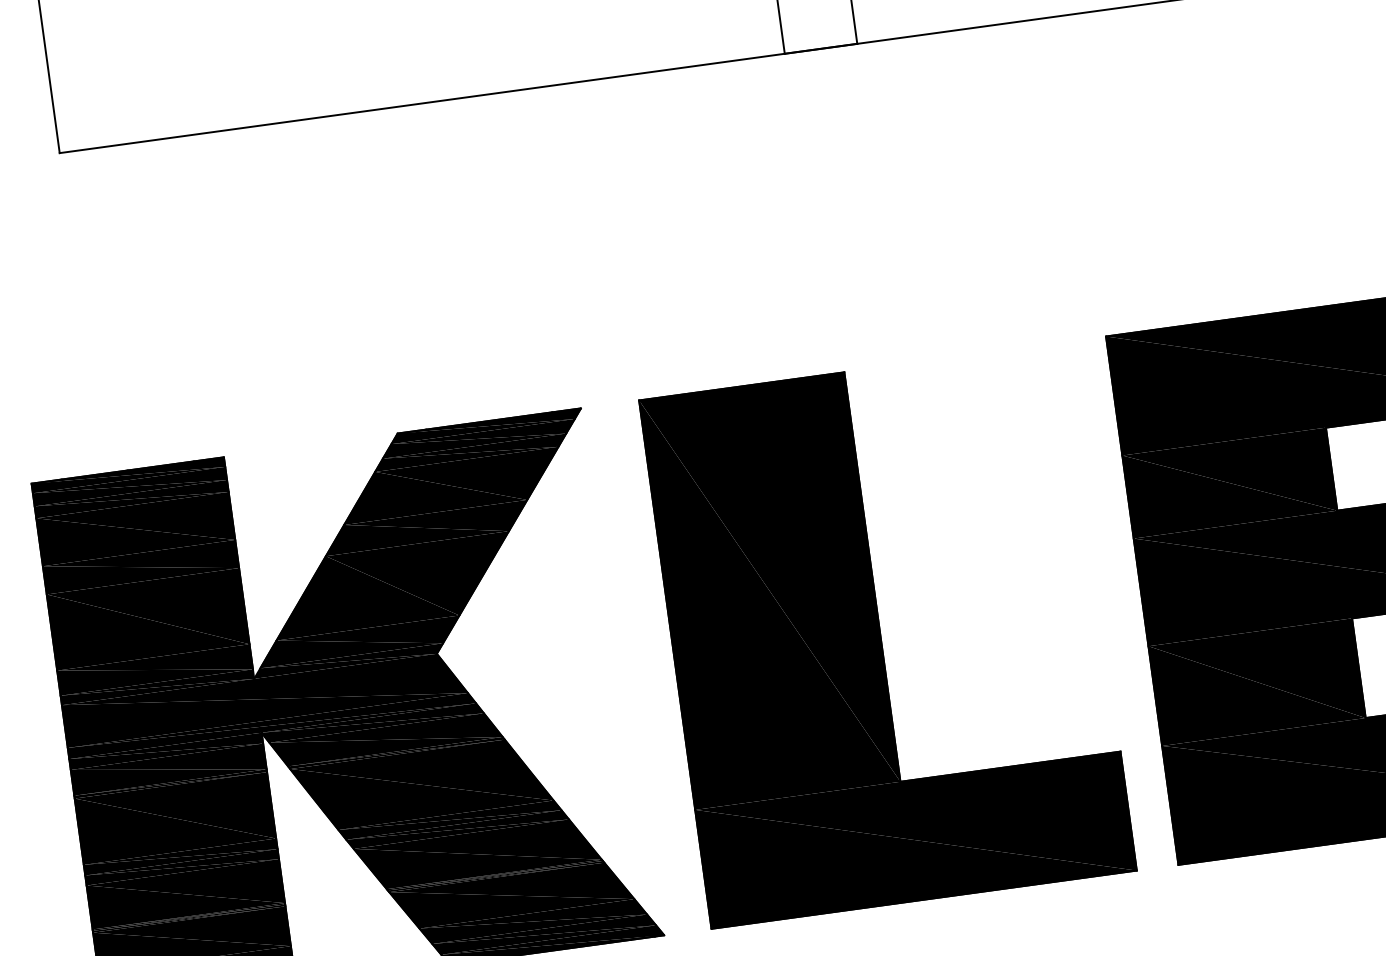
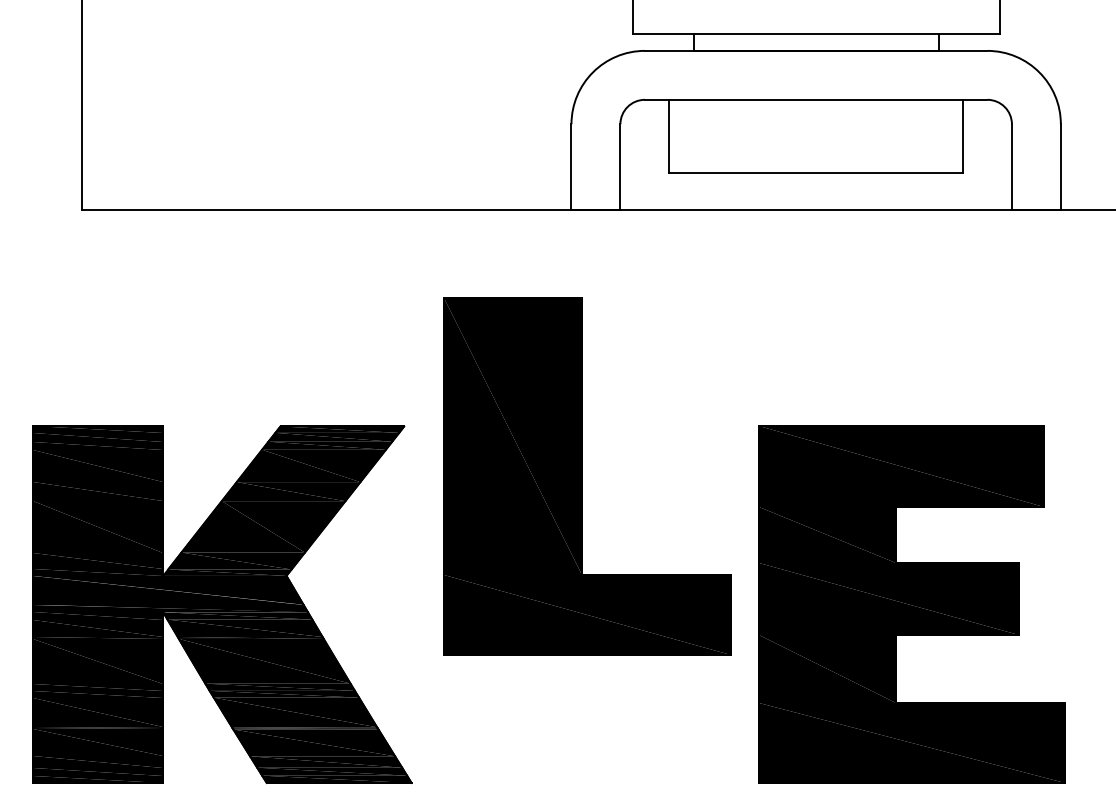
part: (888, 635) -> (587, 476), moved

